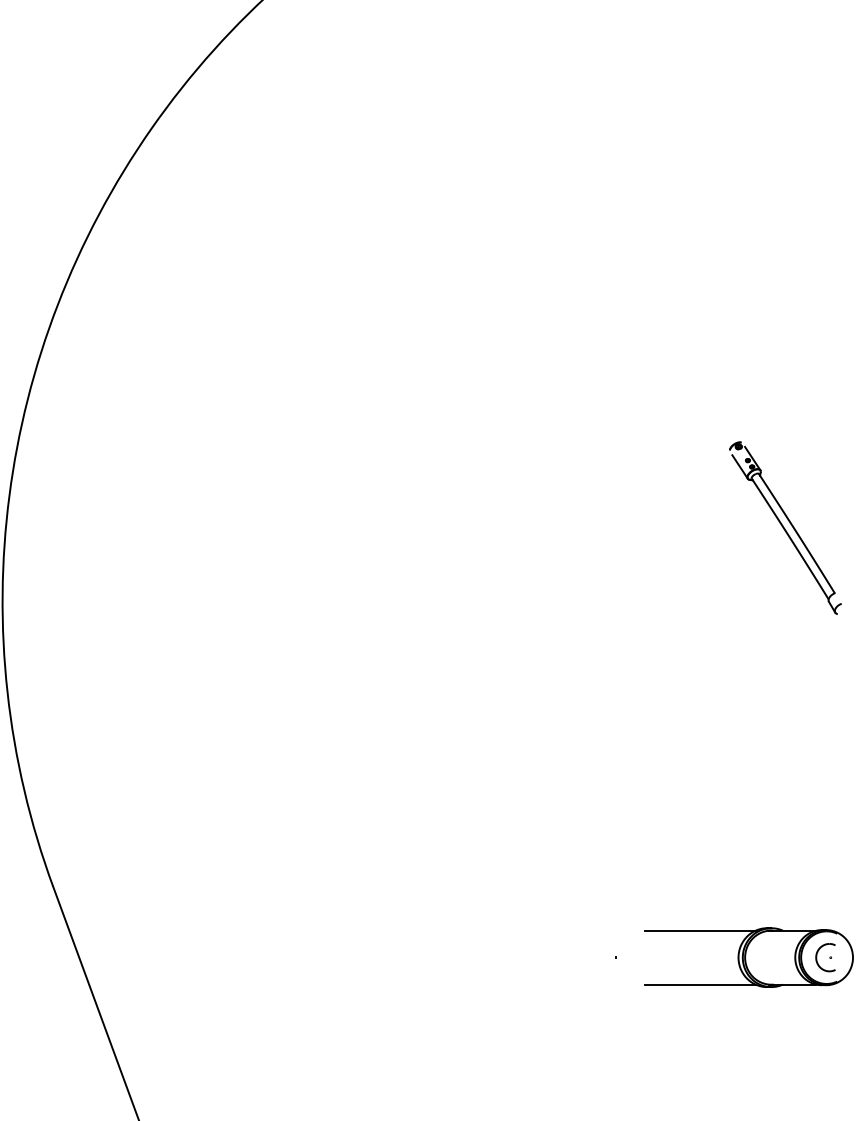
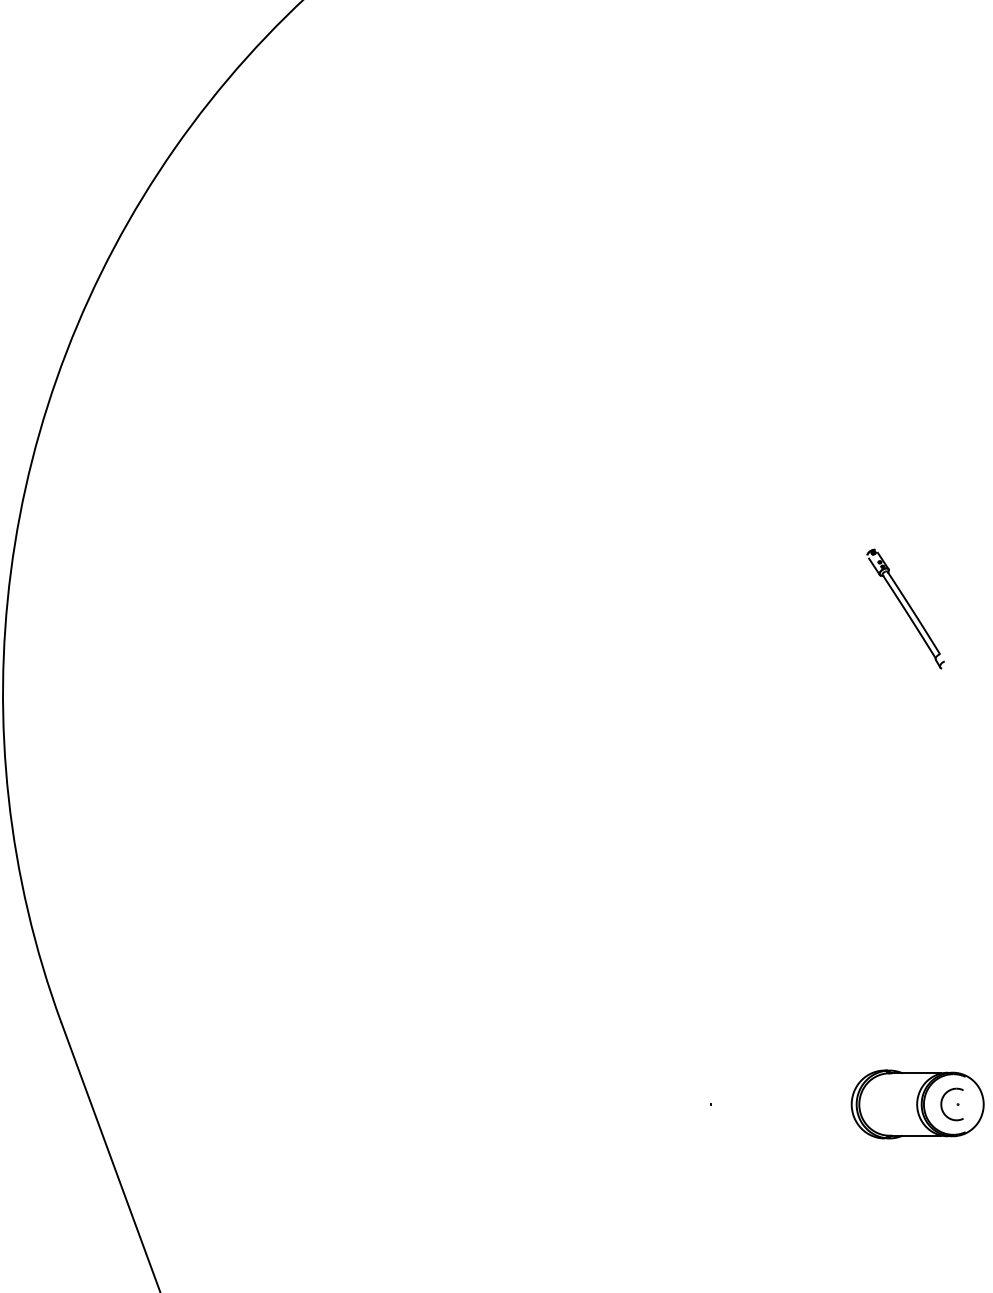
part: (785, 527) -> (905, 608), size x0.6
line: (699, 930) -> (806, 1073), removed
line: (699, 984) -> (806, 1135), removed

